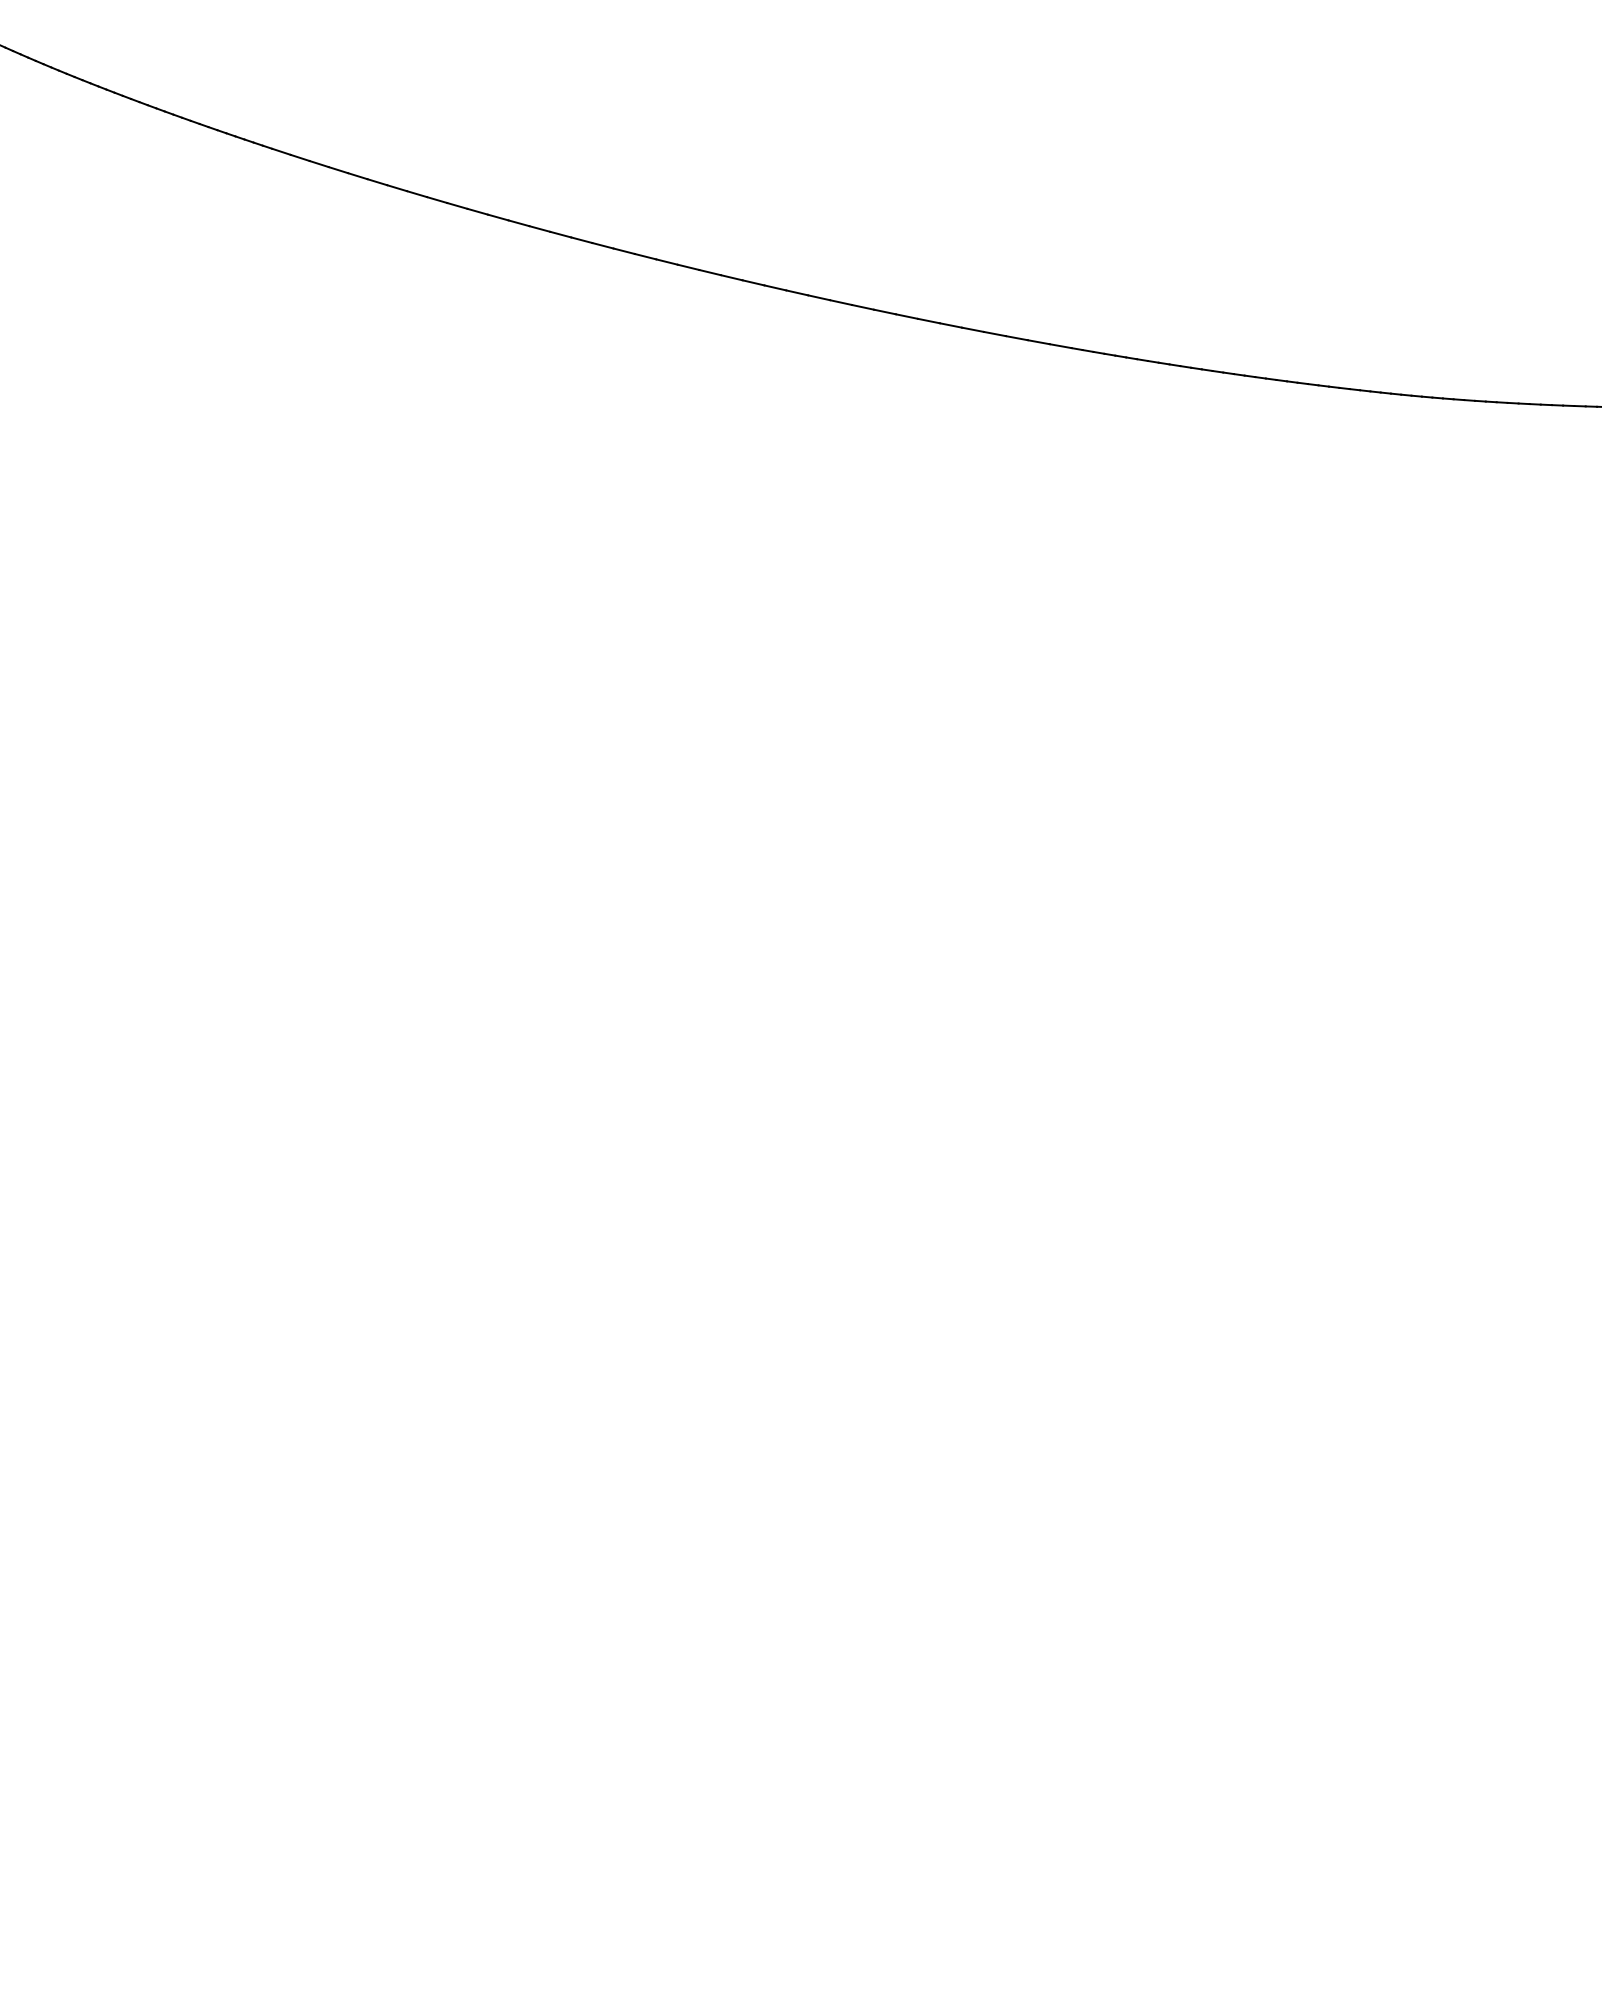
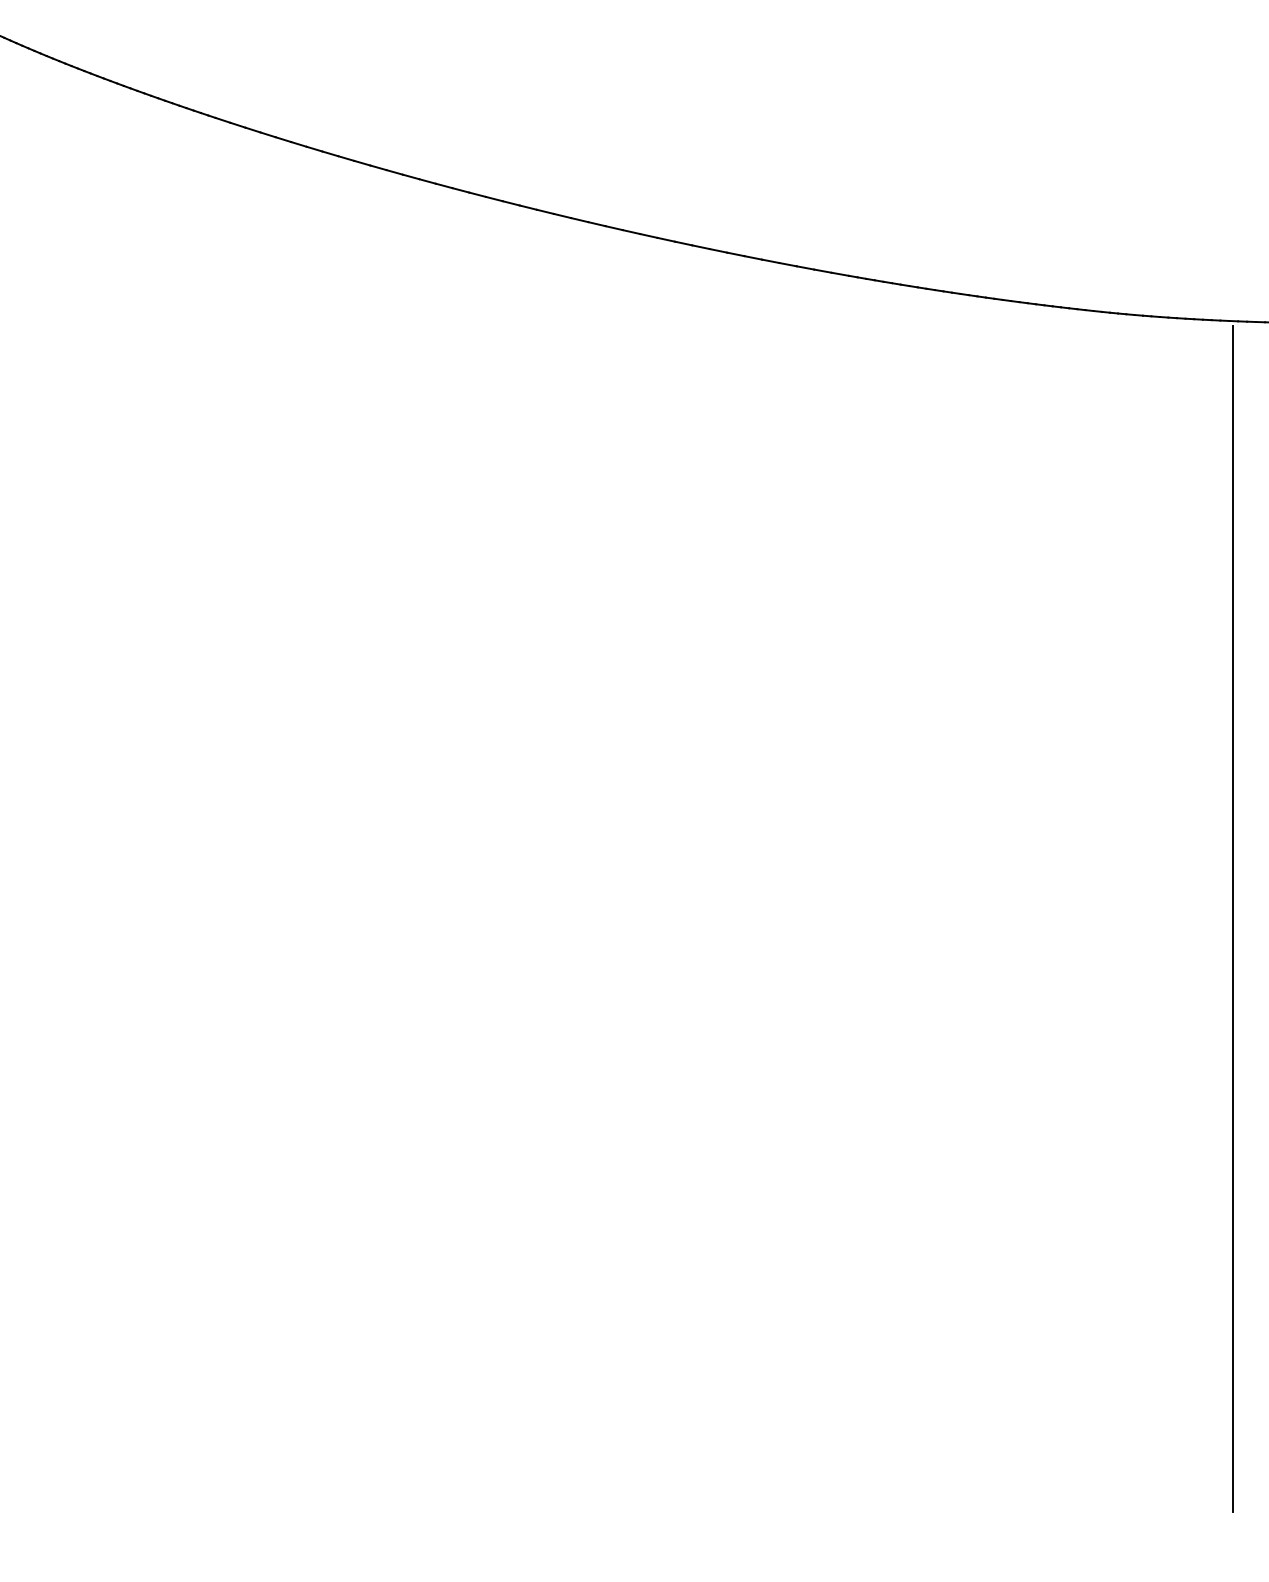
line: (1556, 1160) -> (1232, 919), added

